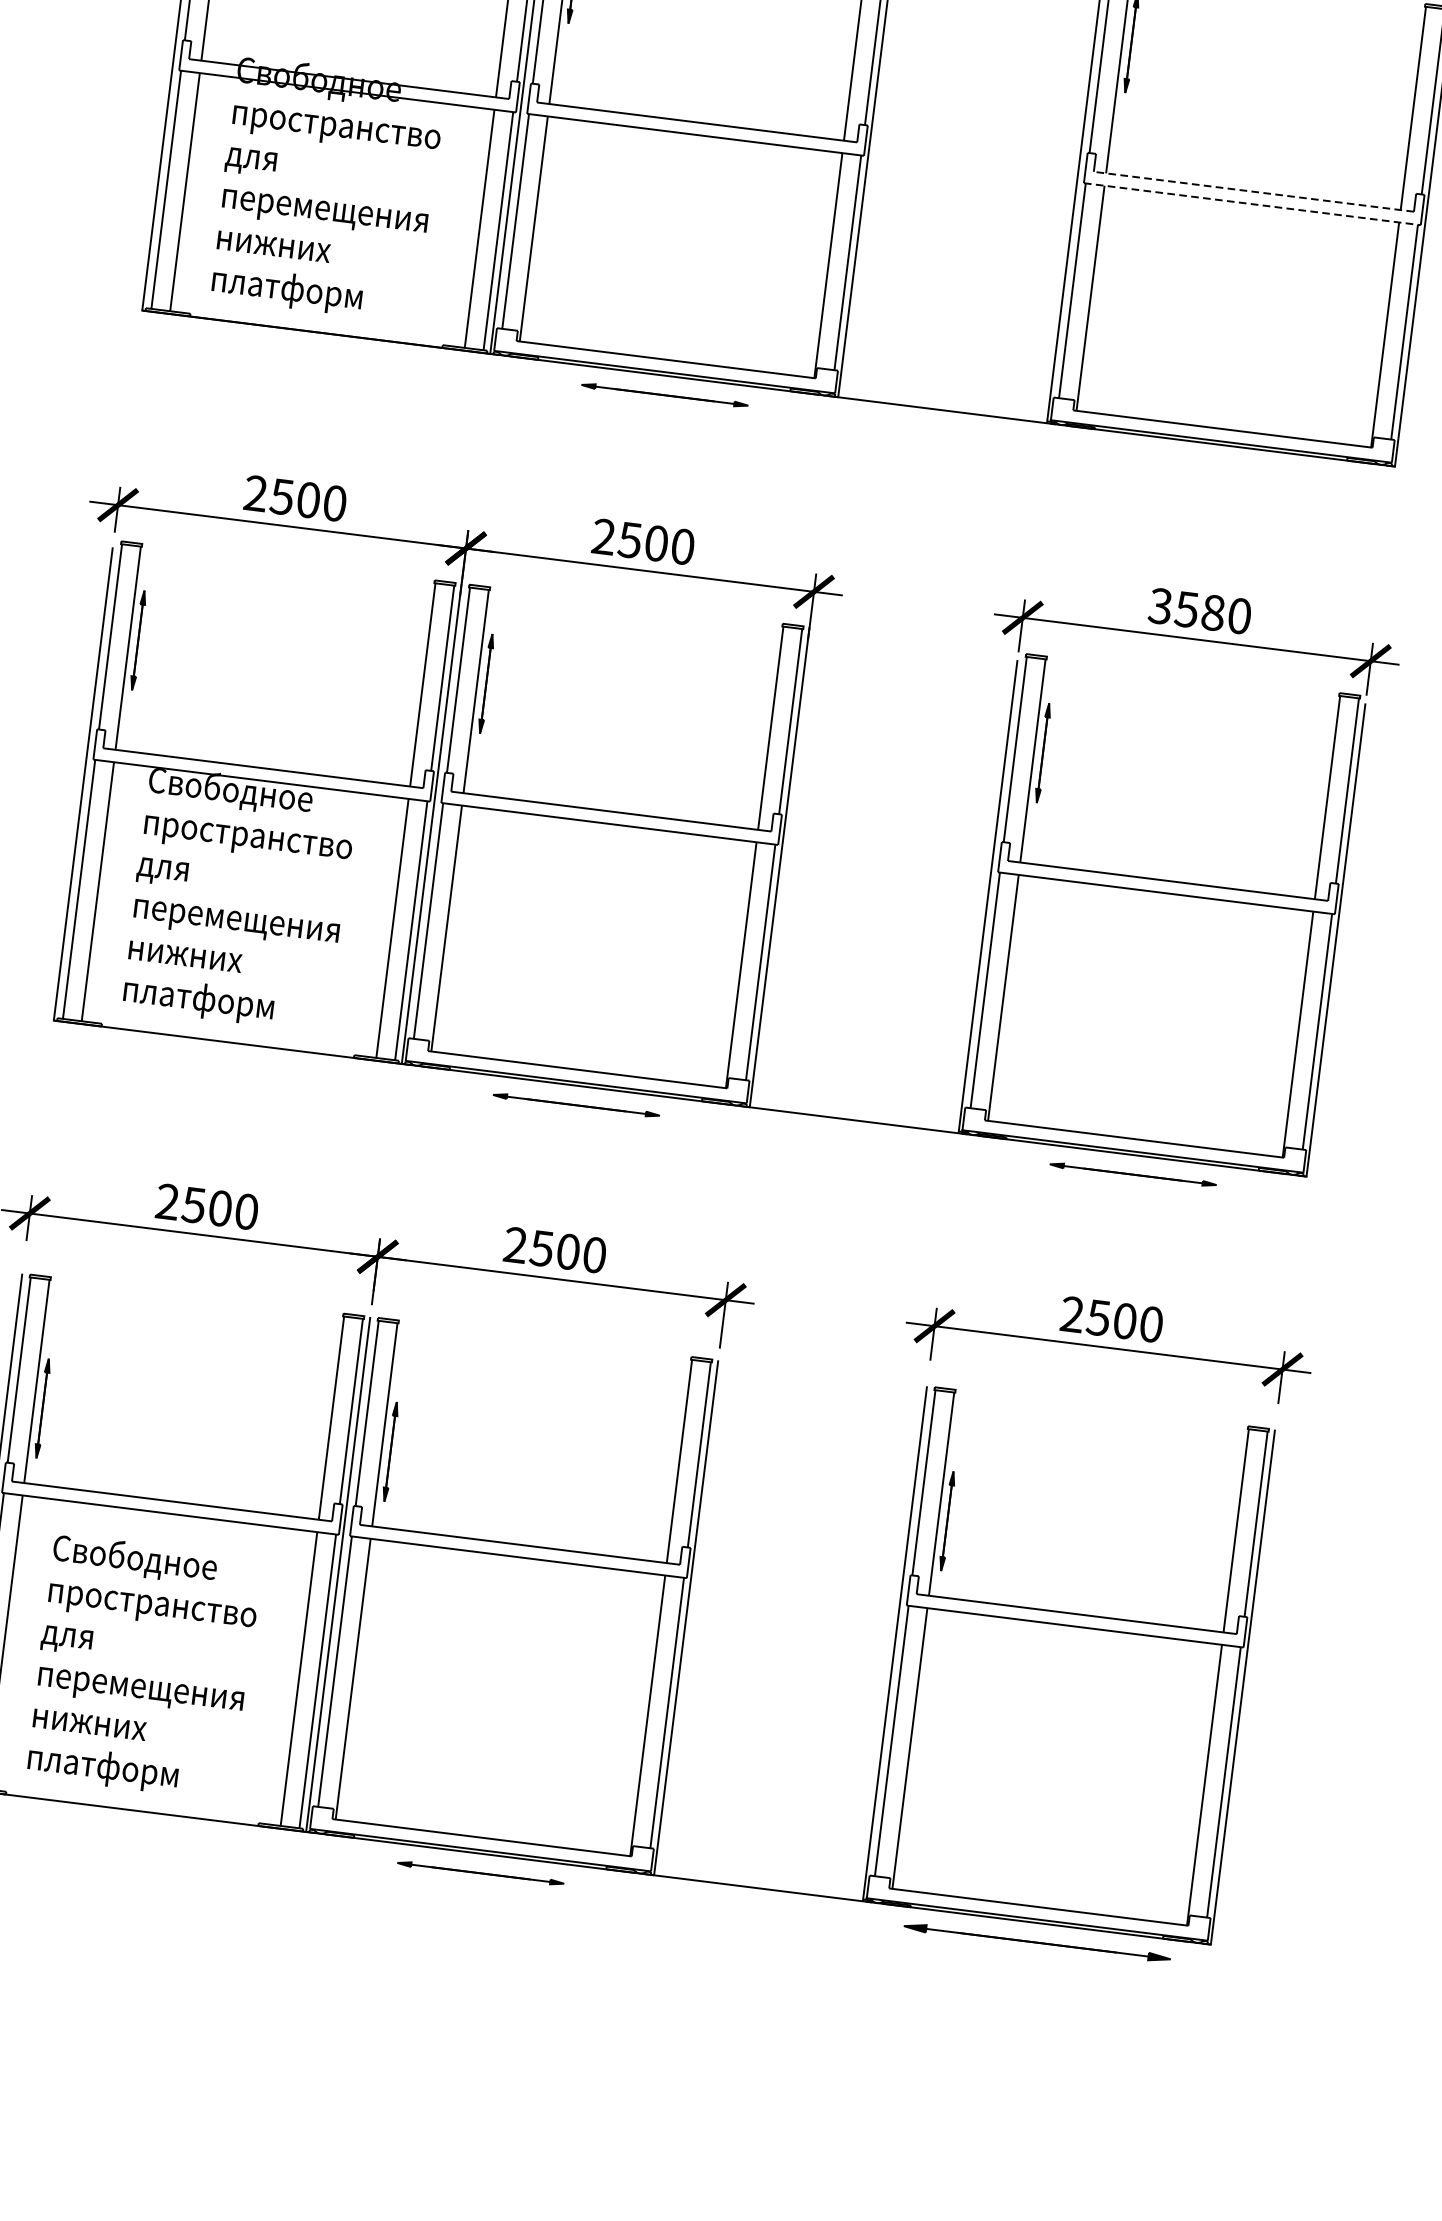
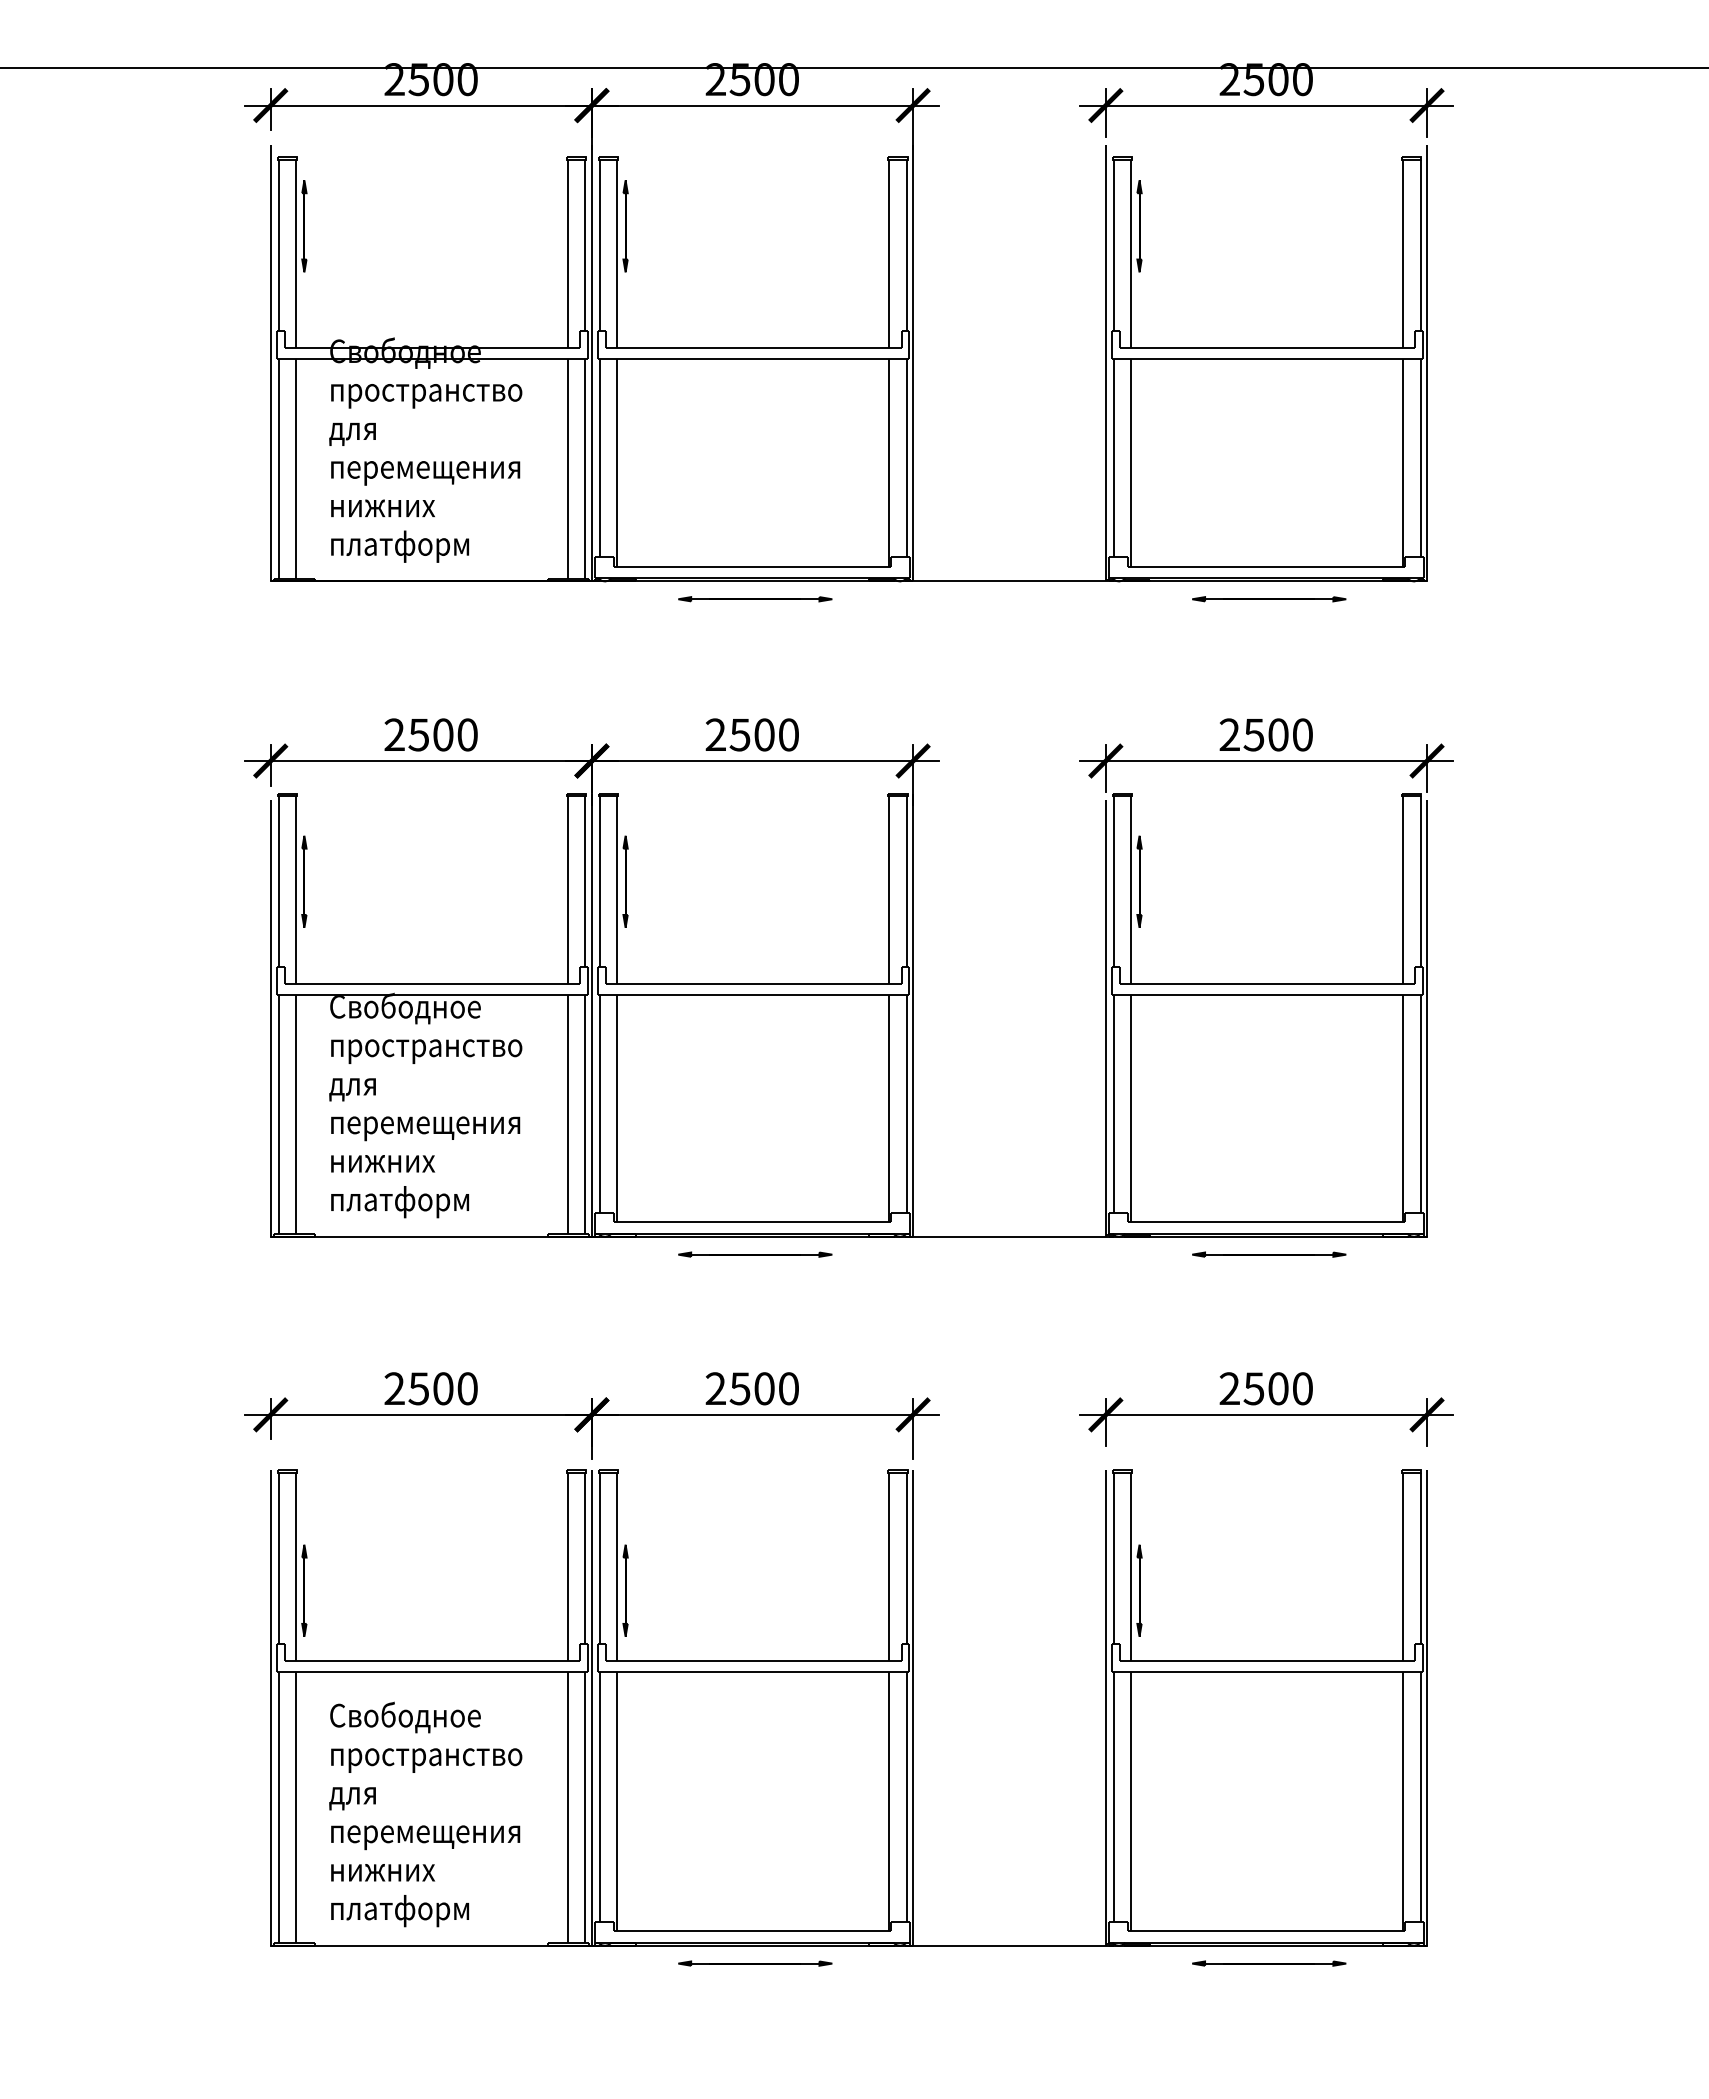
line: (1253, 191) -> (1267, 347), dashed -> solid
line: (1253, 204) -> (1268, 359), dashed -> solid
part: (1221, 464) -> (1269, 599), added
text: (1186, 609) -> (1253, 734), 3580 -> 2500
part: (1037, 1942) -> (1269, 1963), size x0.62

